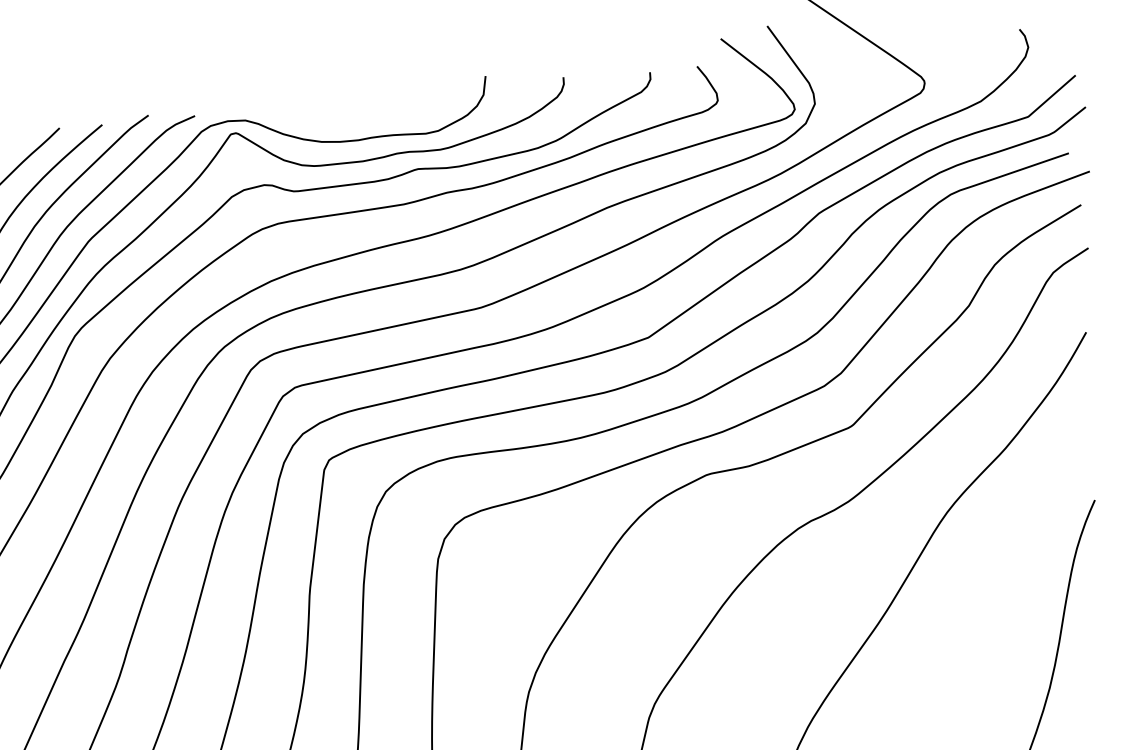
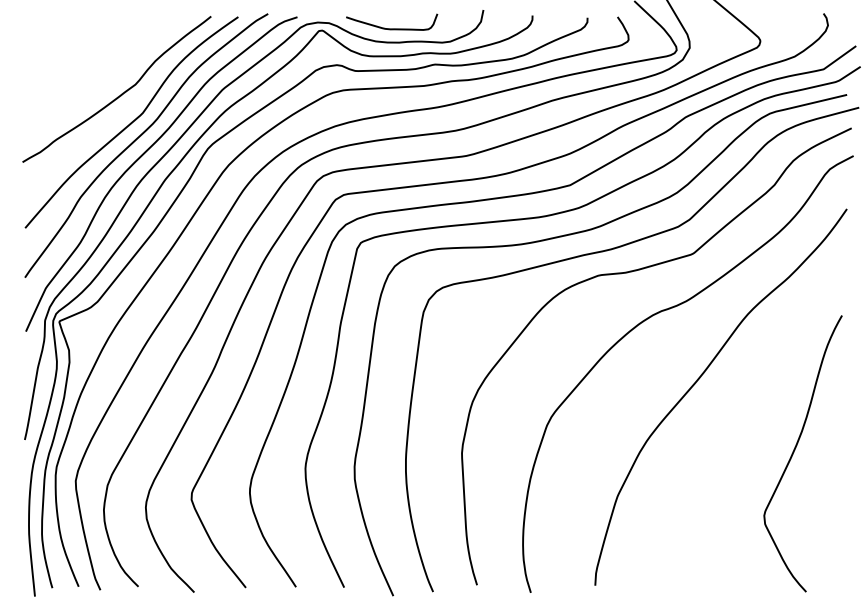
curve: (345, 119) -> (392, 28), added

